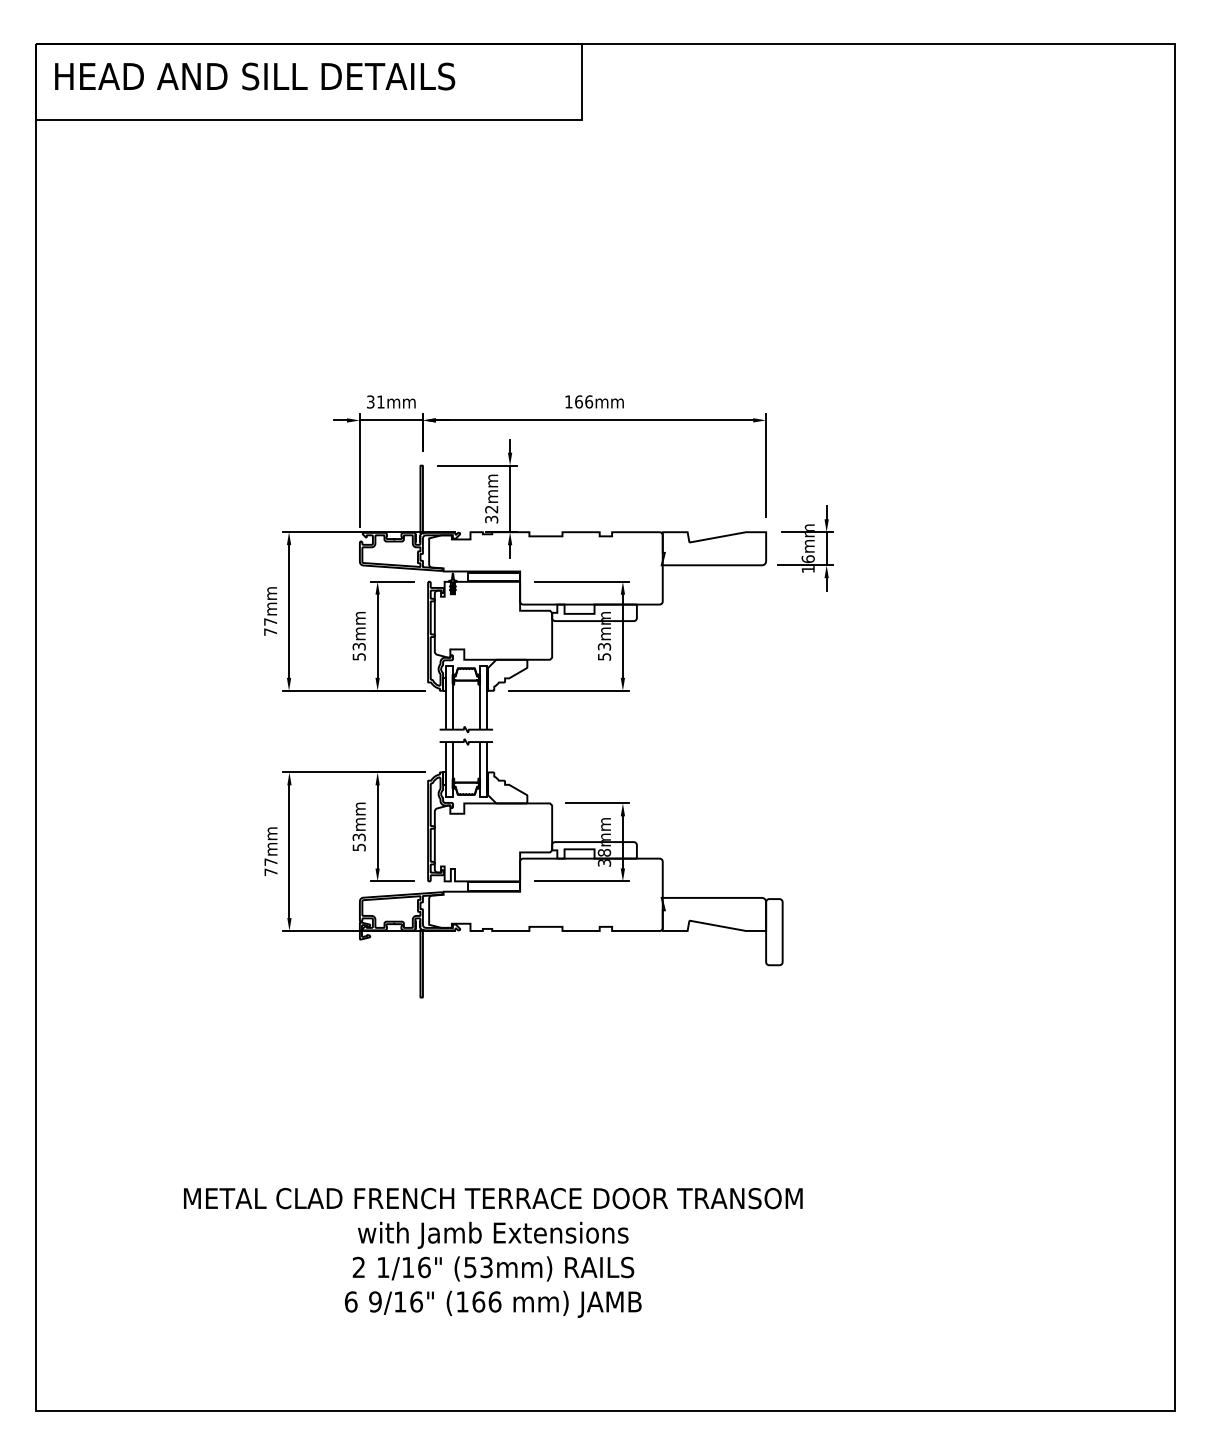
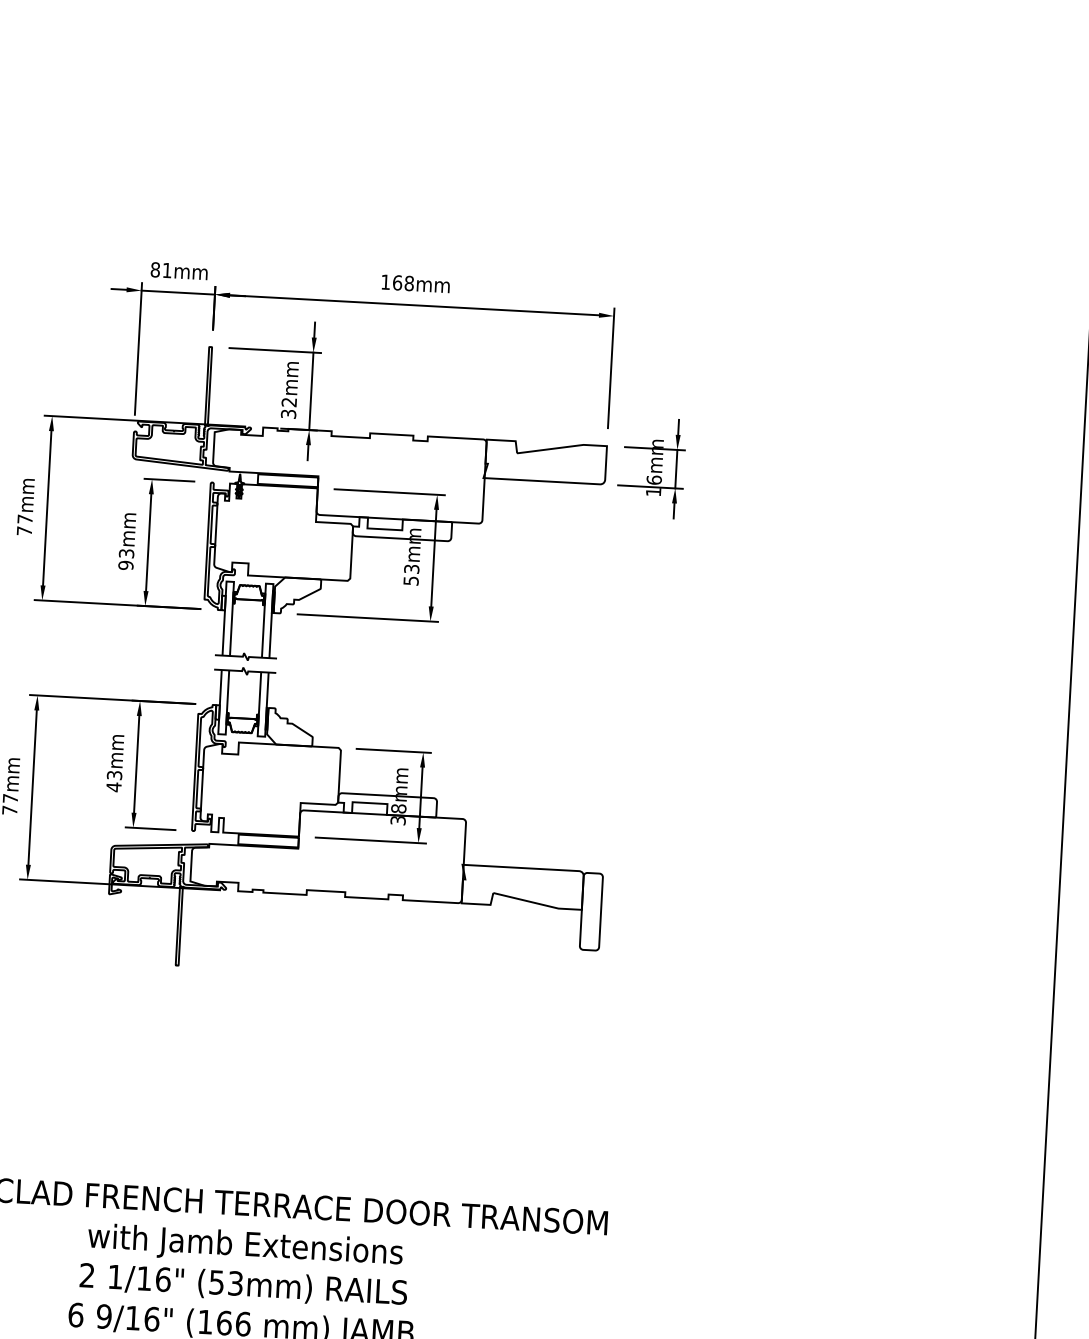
text: (370, 401) -> (155, 269), 31mm -> 81mm
text: (589, 401) -> (409, 283), 166mm -> 168mm
text: (358, 656) -> (125, 565), 53mm -> 93mm
text: (358, 847) -> (113, 787), 53mm -> 43mm

